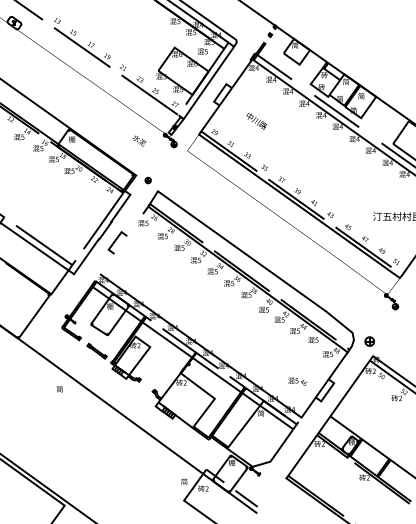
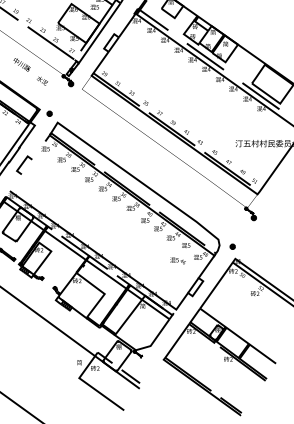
text: (256, 121) -> (21, 65), moved
part: (369, 341) -> (232, 246), size x0.62
text: (297, 381) -> (177, 260), moved

